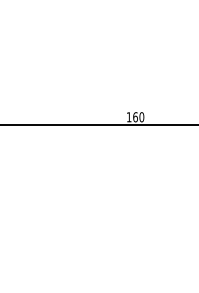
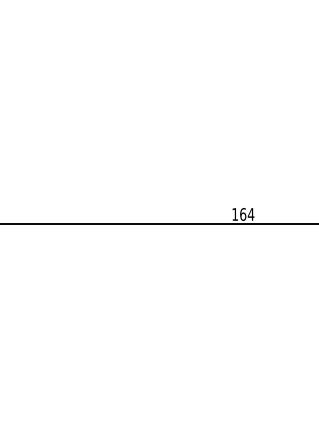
text: (141, 117) -> (250, 214), 160 -> 164

